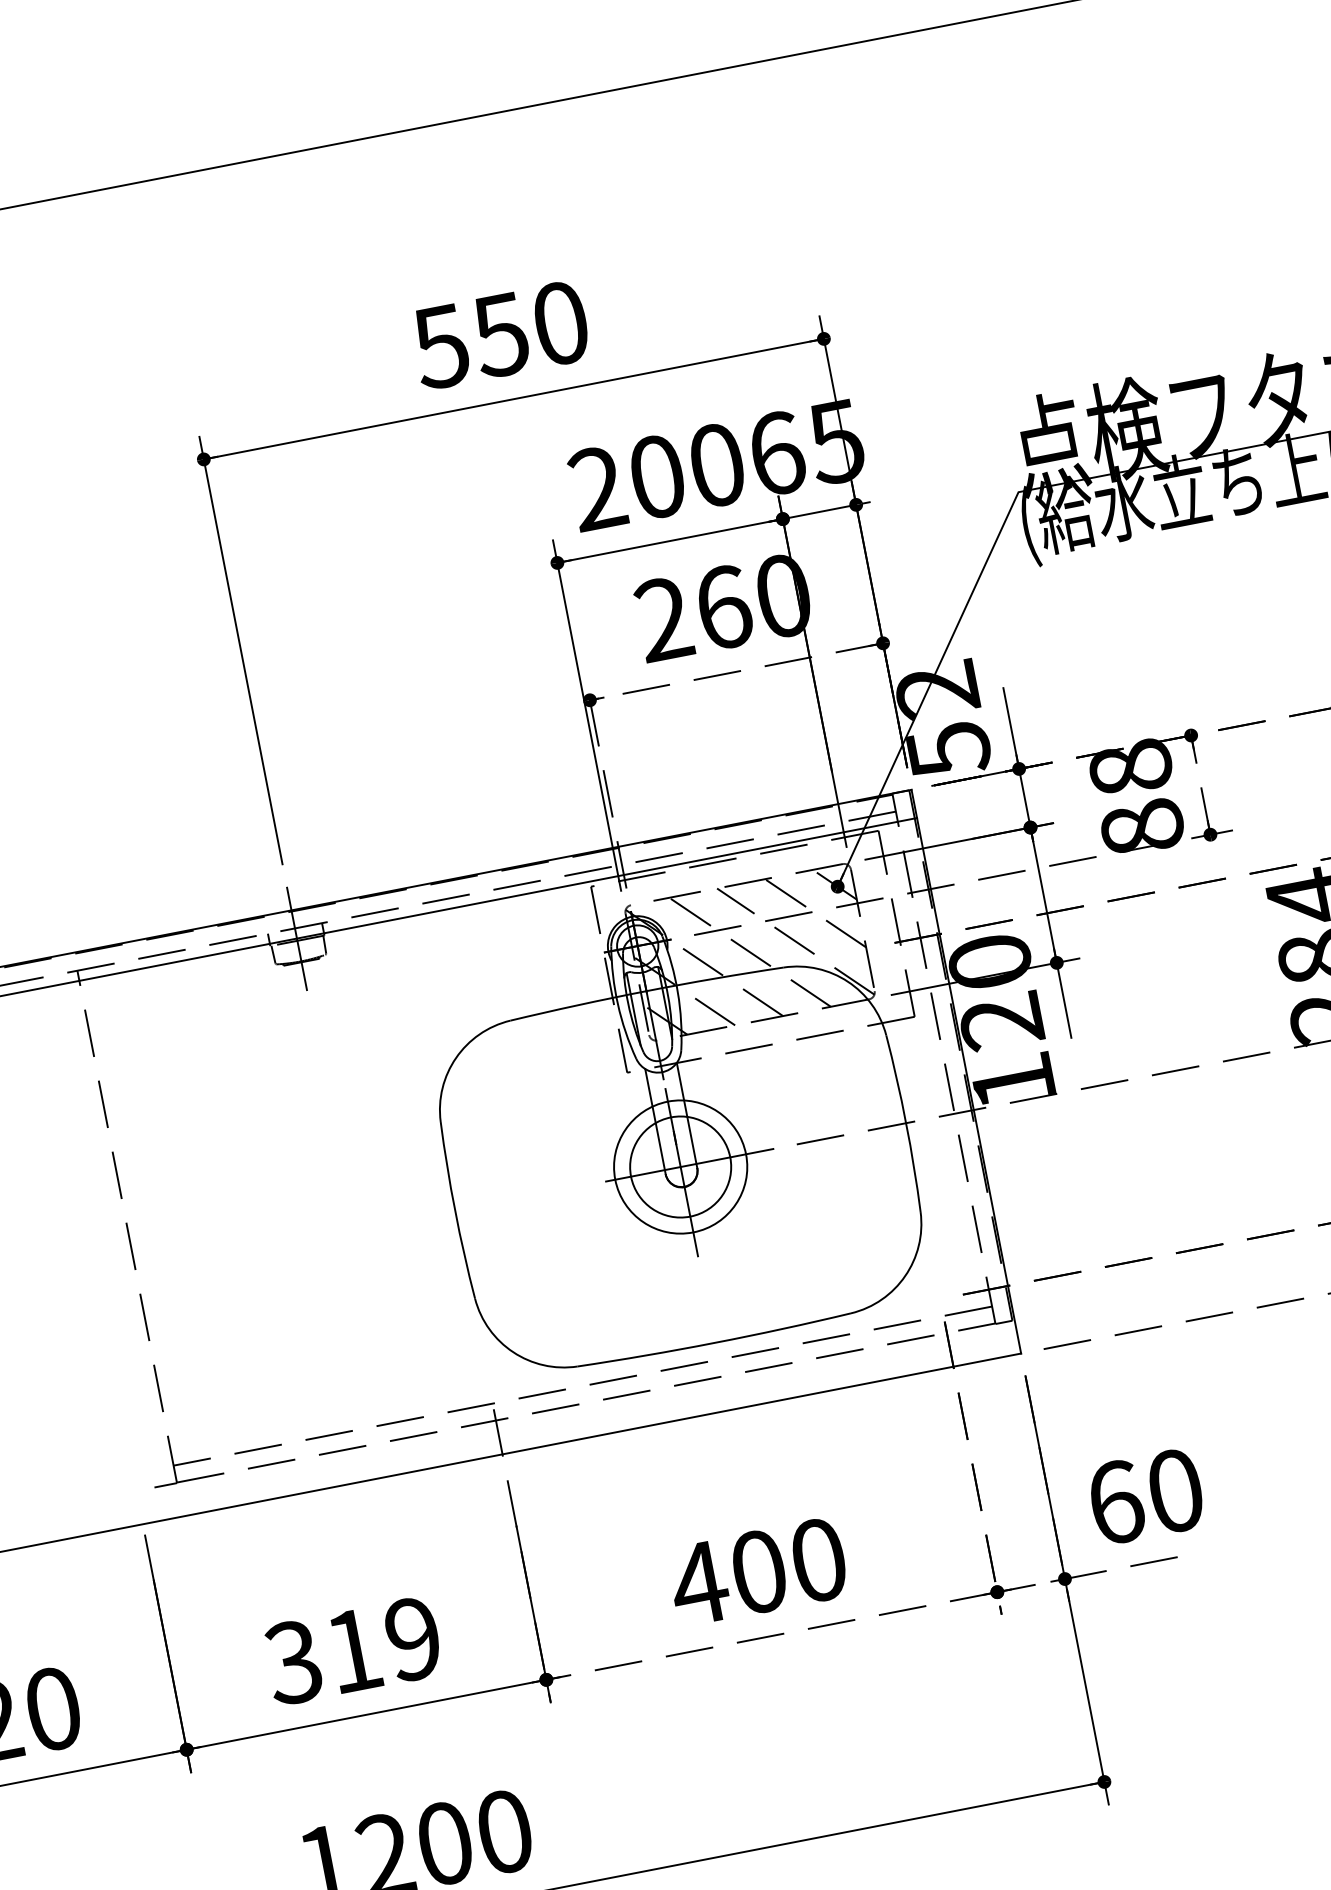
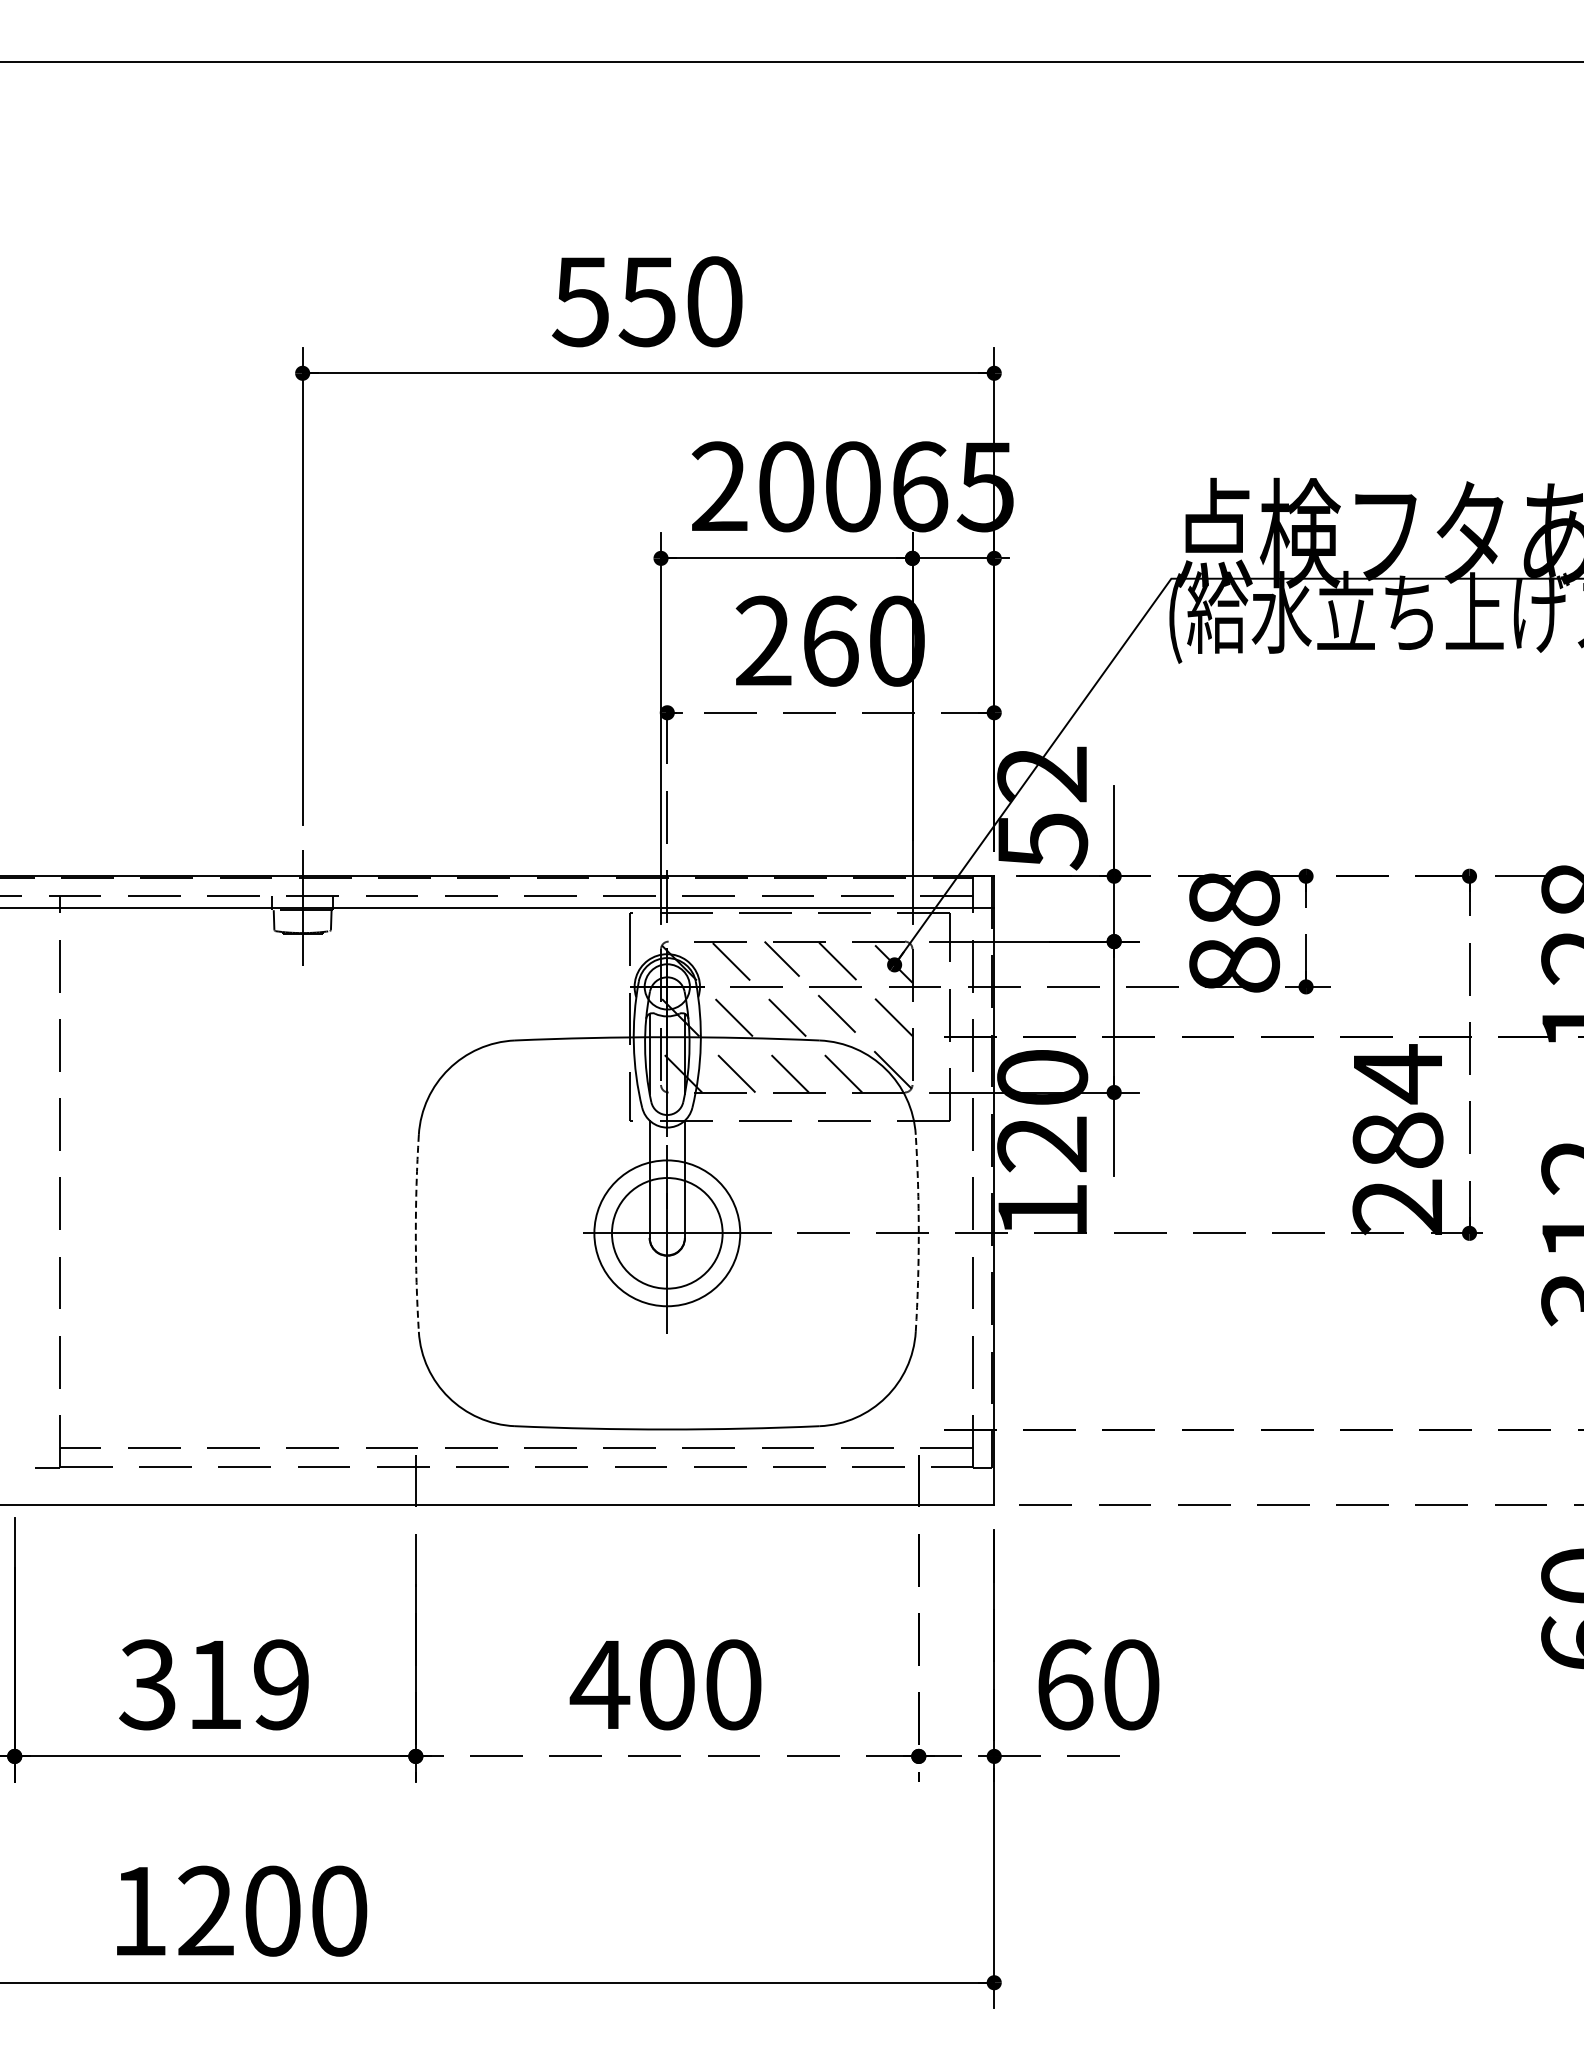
arc: (905, 1123) -> (918, 1233), solid -> dashed
arc: (454, 1211) -> (415, 1233), solid -> dashed

